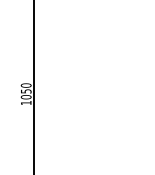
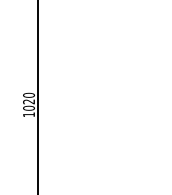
text: (25, 91) -> (28, 101), 1050 -> 1020

